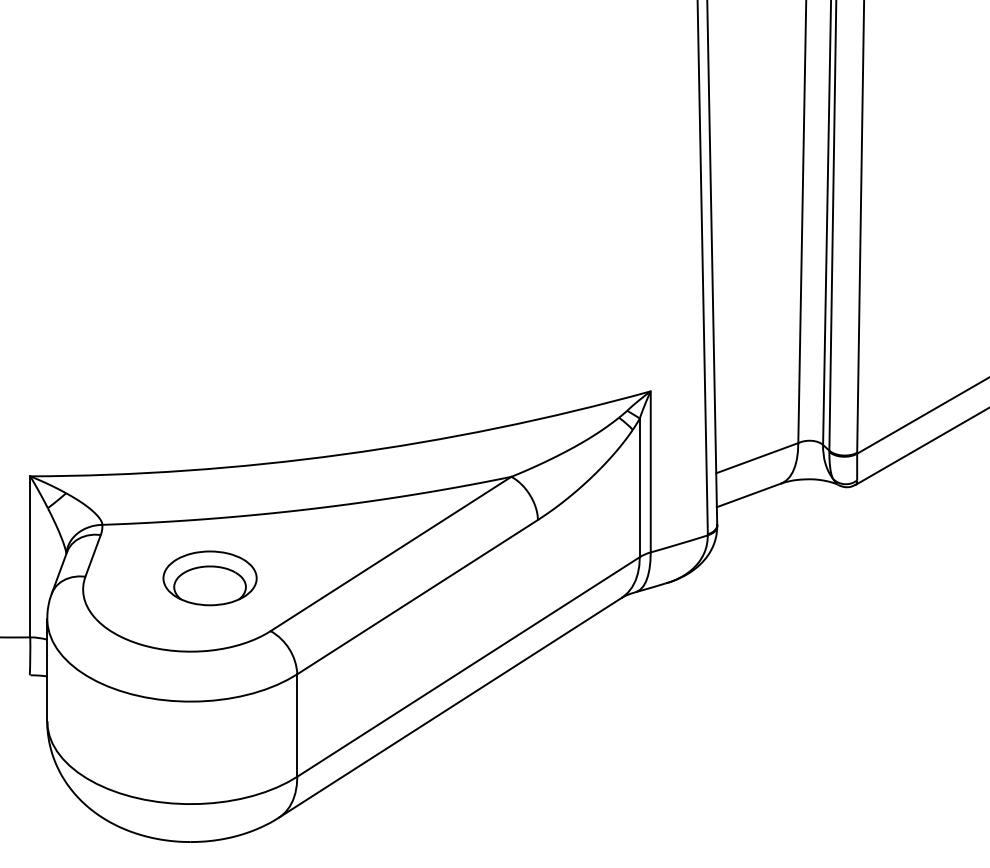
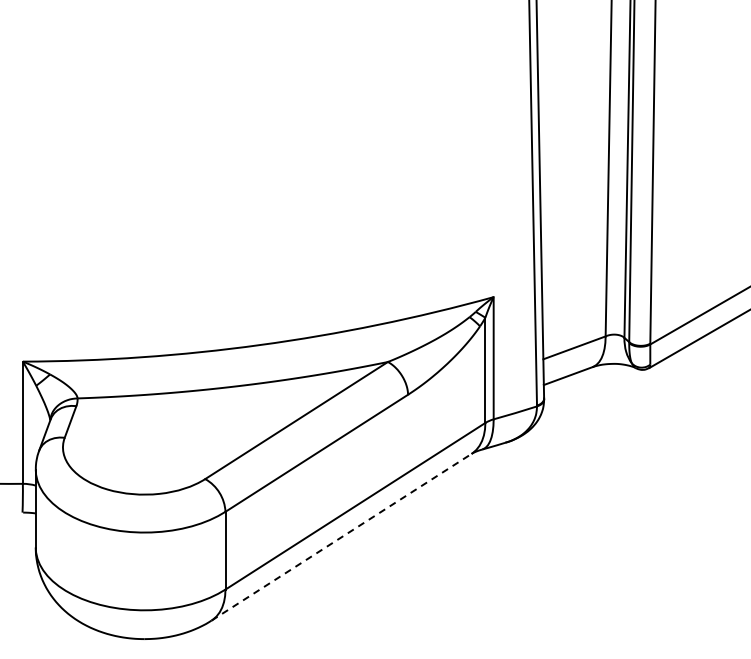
part: (210, 577) -> (159, 438), removed
line: (451, 706) -> (342, 536), solid -> dashed

